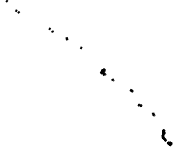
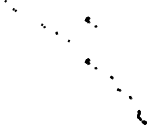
part: (107, 25) -> (91, 21), added

